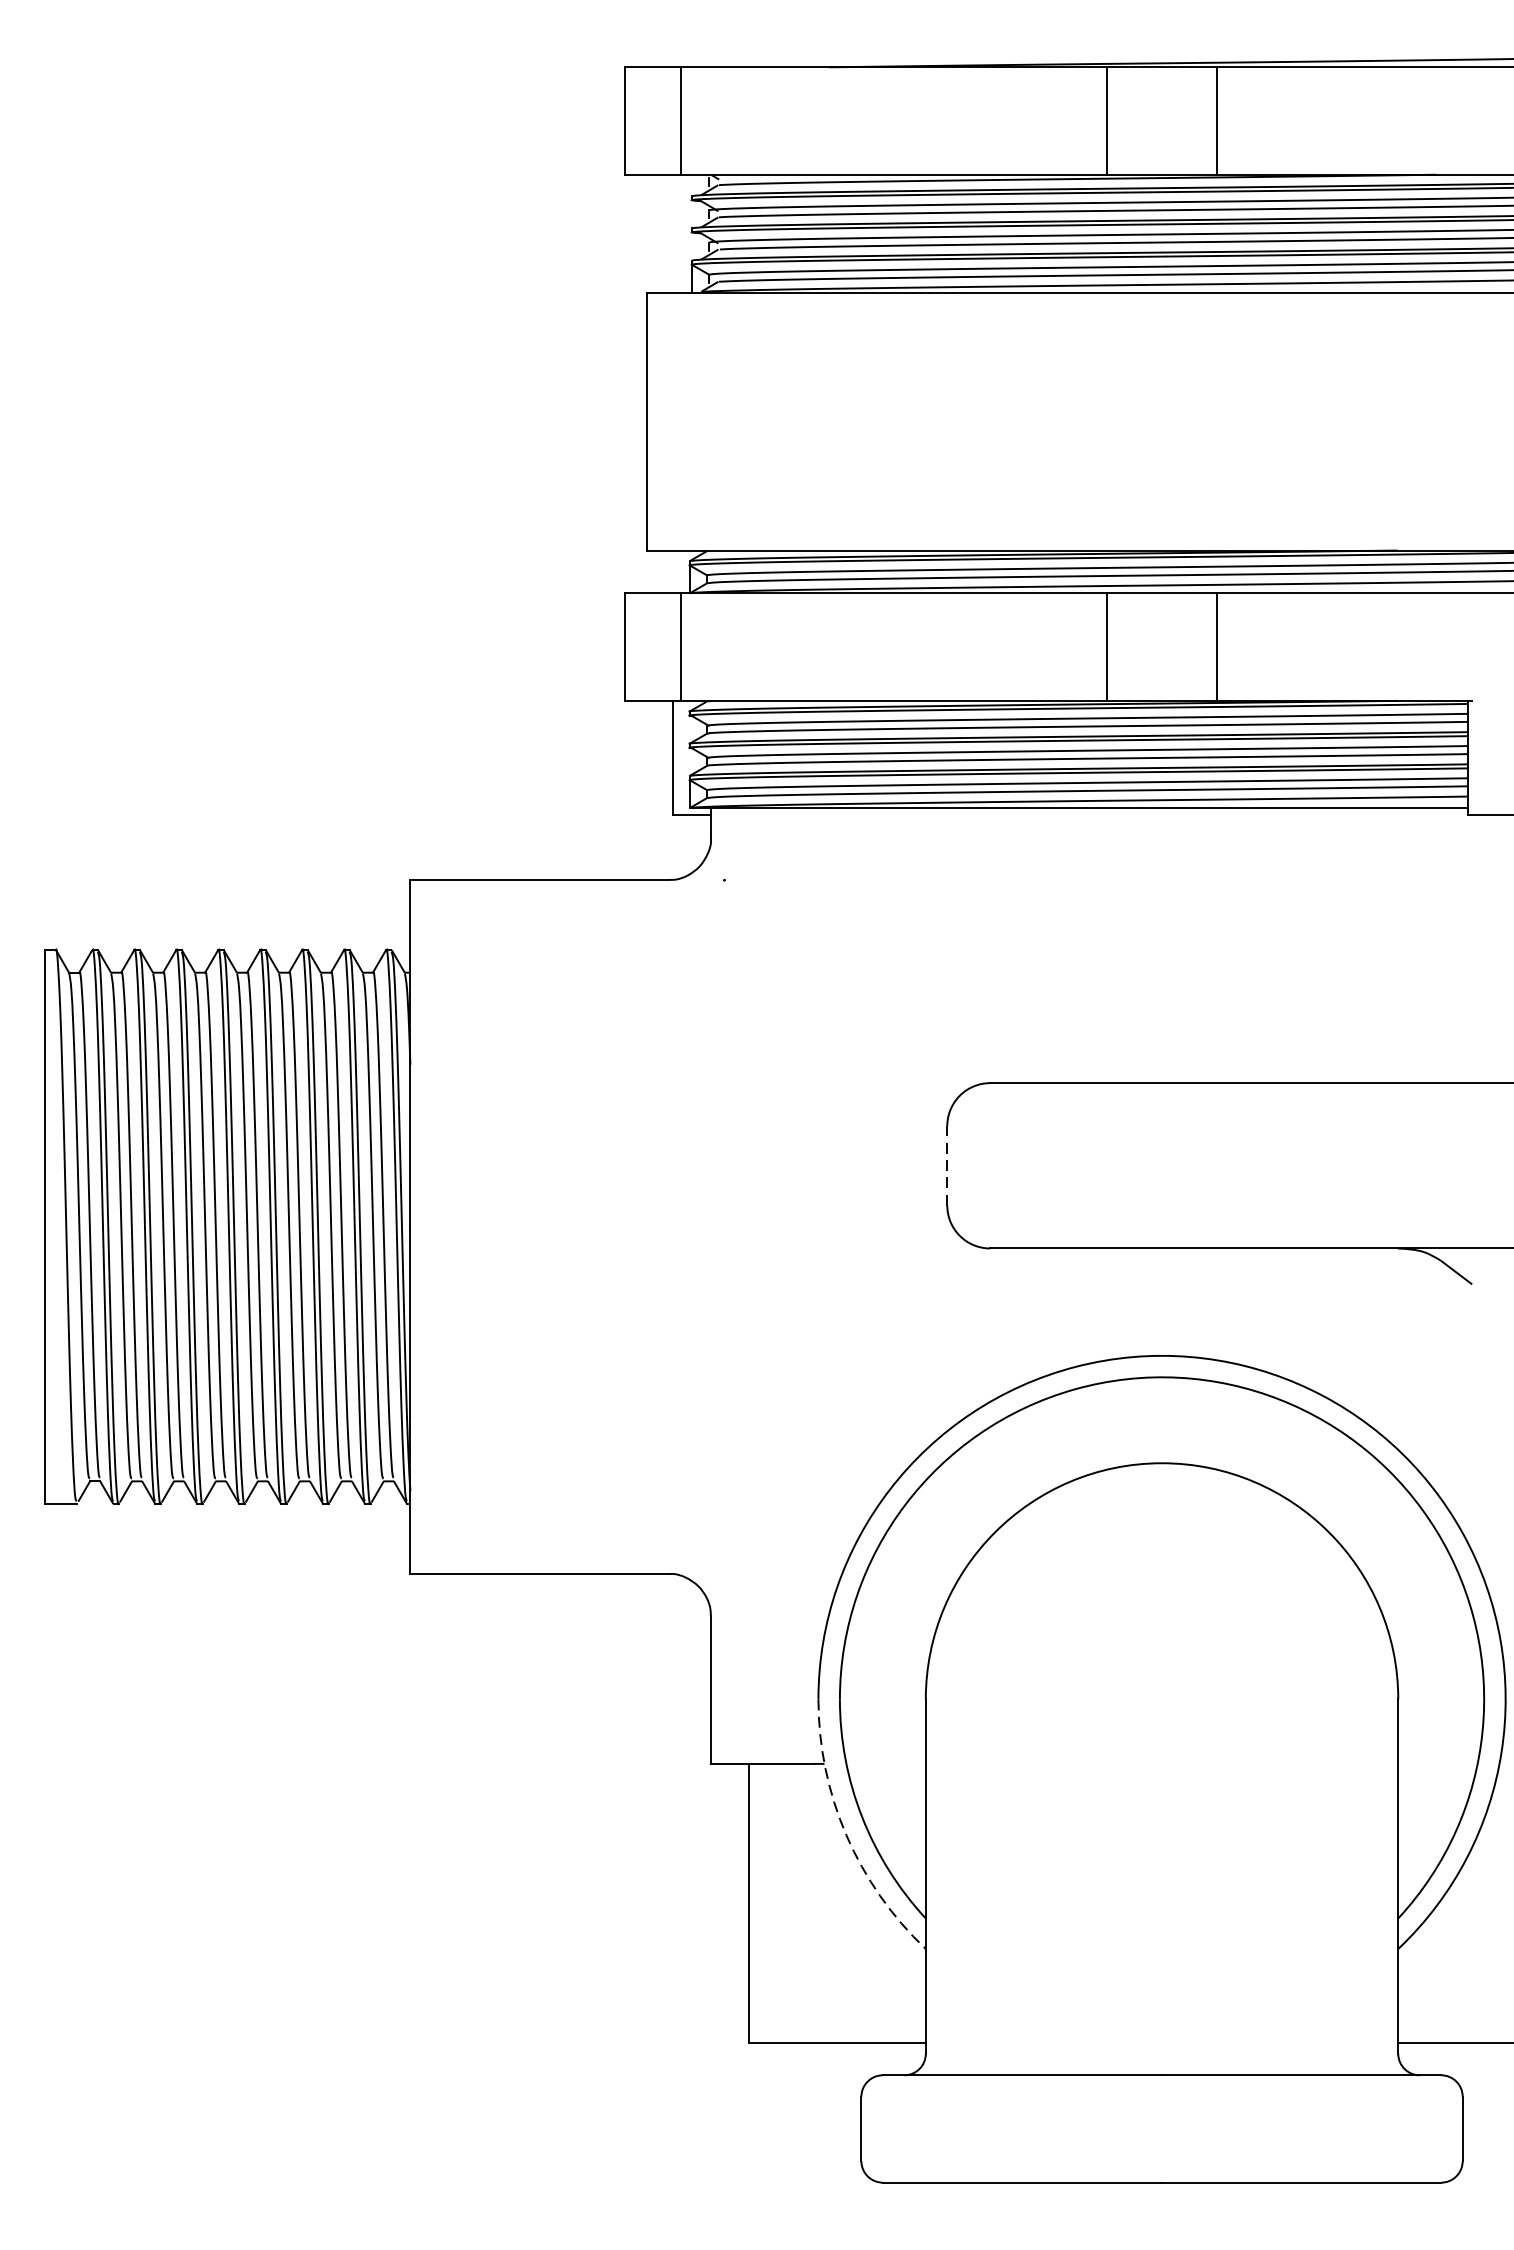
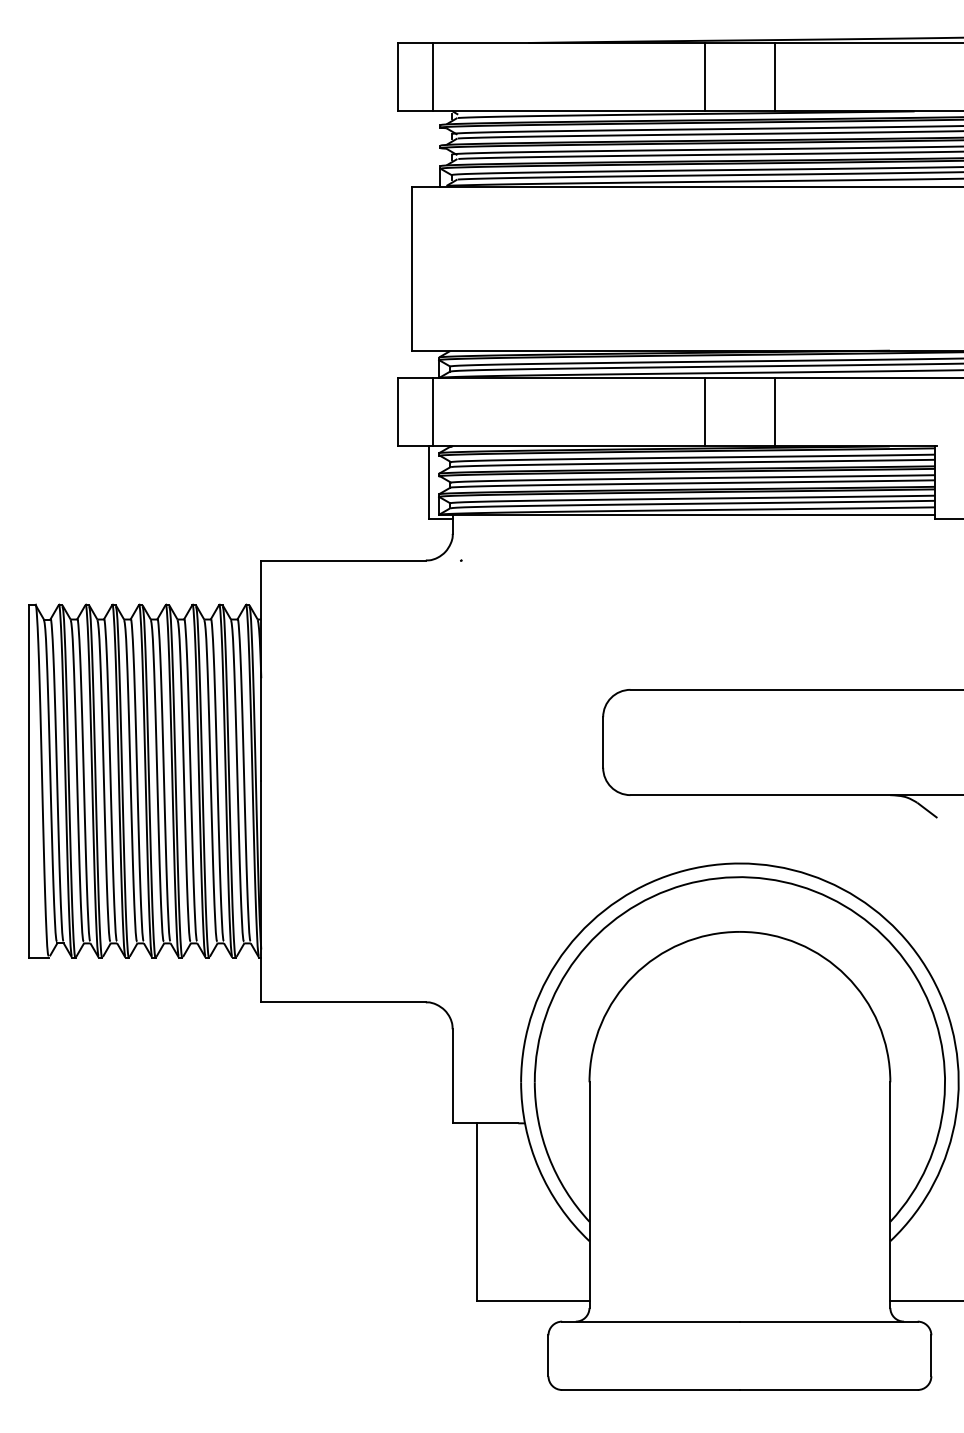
line: (947, 1164) -> (603, 741), dashed -> solid
arc: (845, 1834) -> (538, 1168), dashed -> solid

